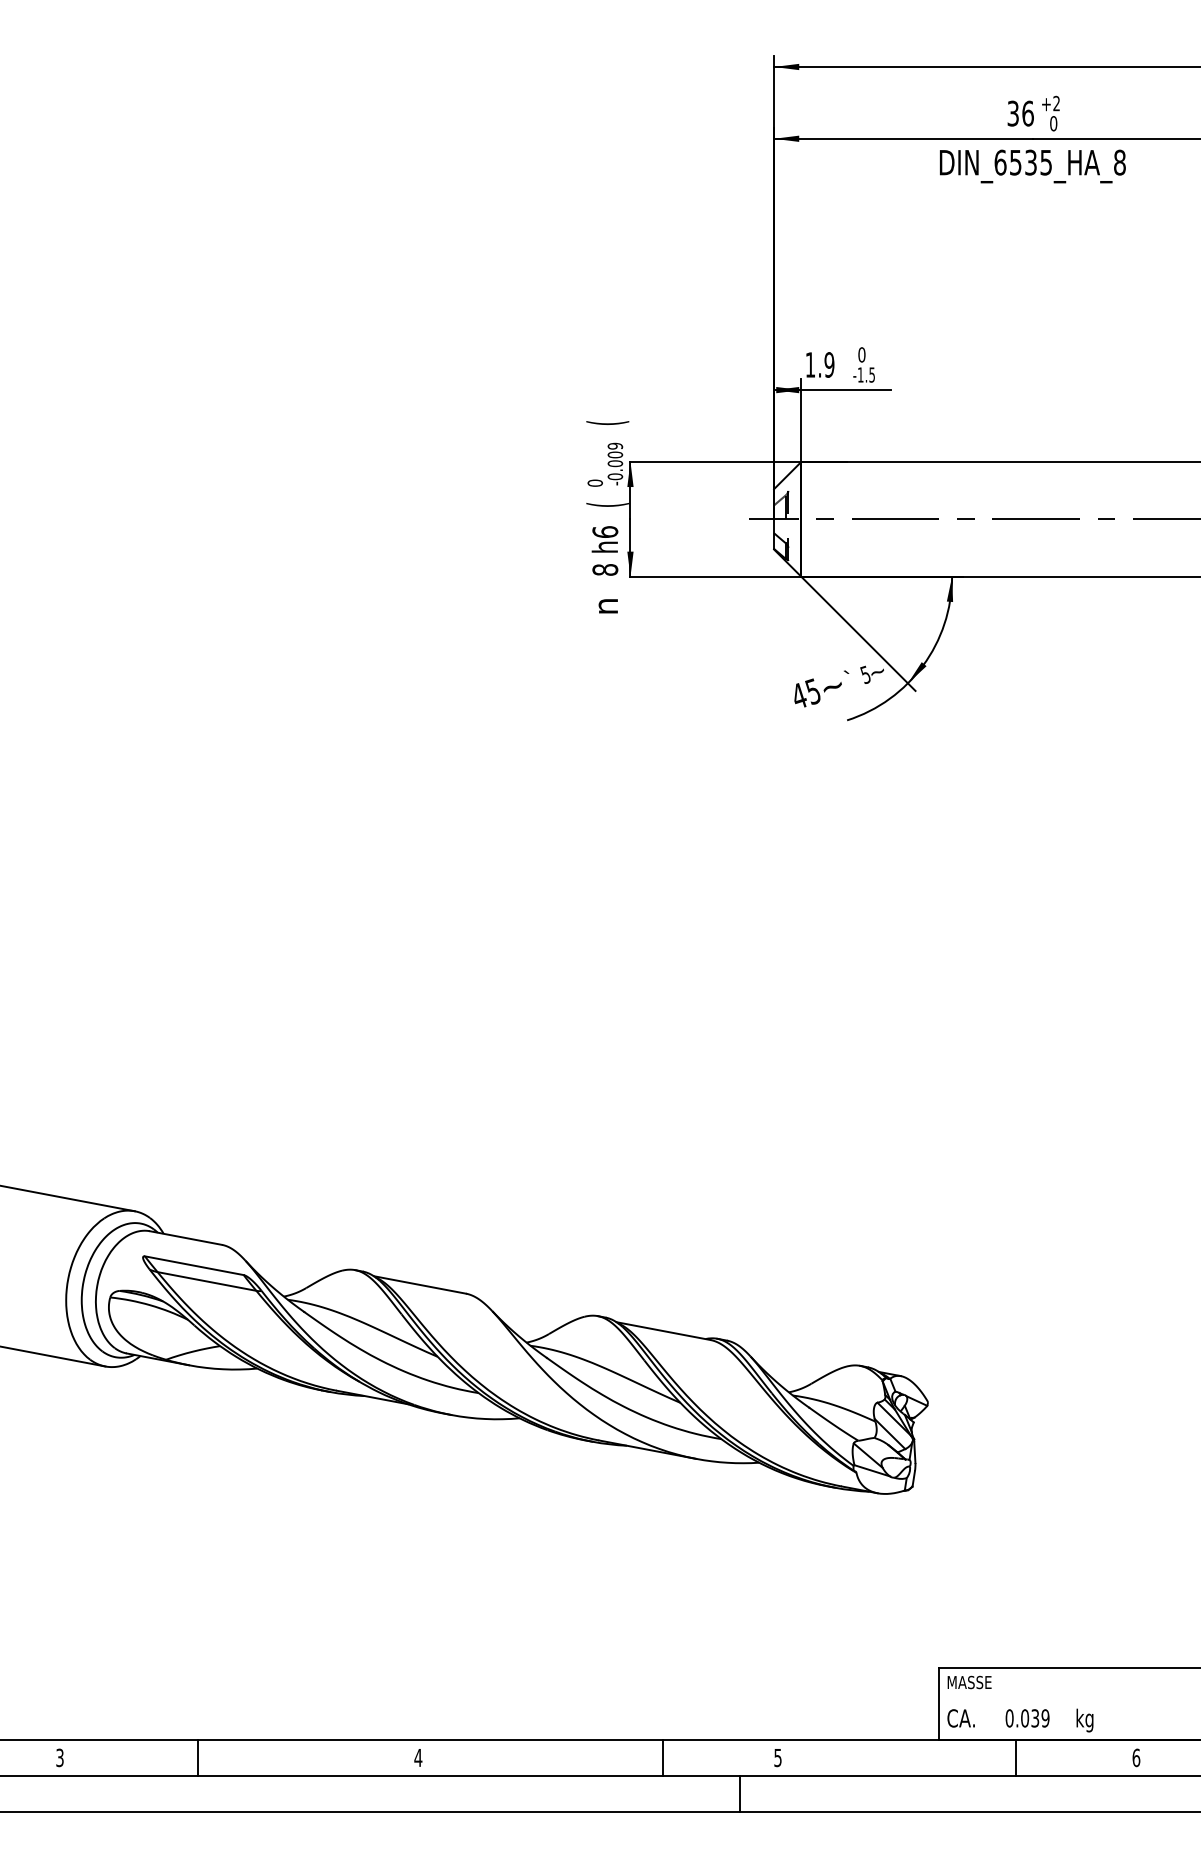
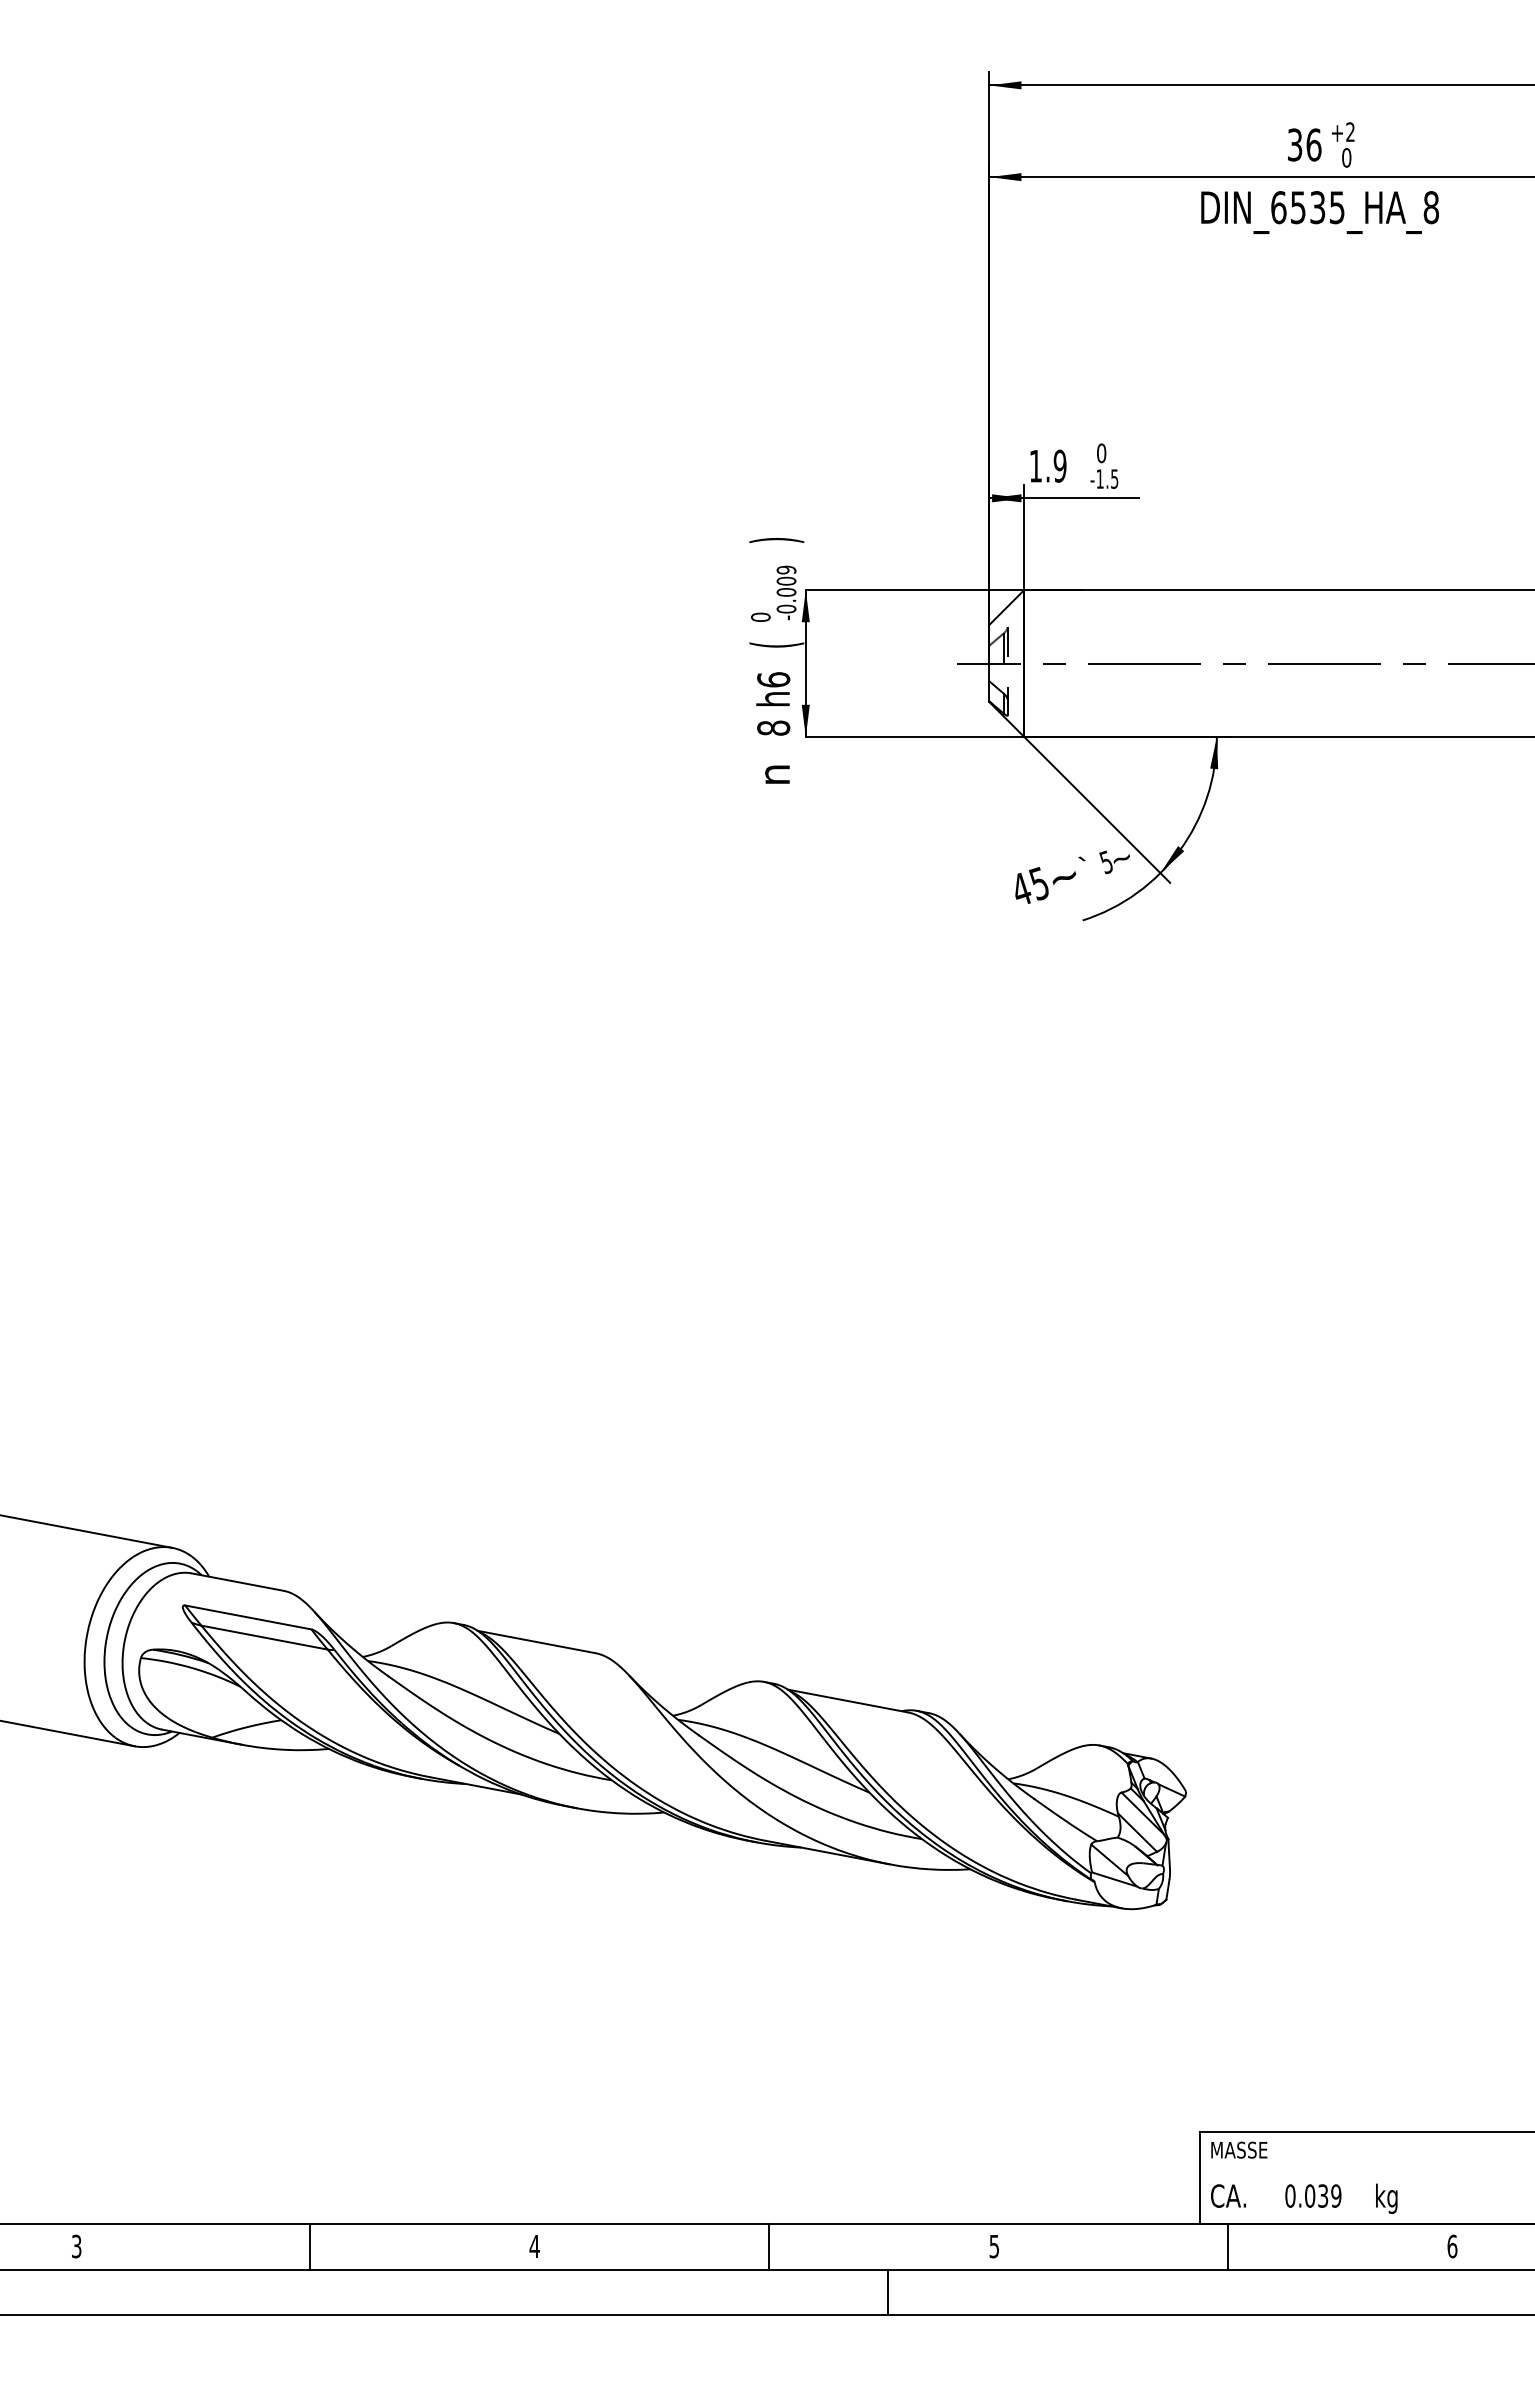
text: (607, 422) -> (776, 539), ( -> )
line: (198, 1757) -> (310, 2246), moved
line: (663, 1757) -> (769, 2246), moved
line: (1015, 1757) -> (1227, 2246), moved
line: (739, 1793) -> (888, 2292), moved

